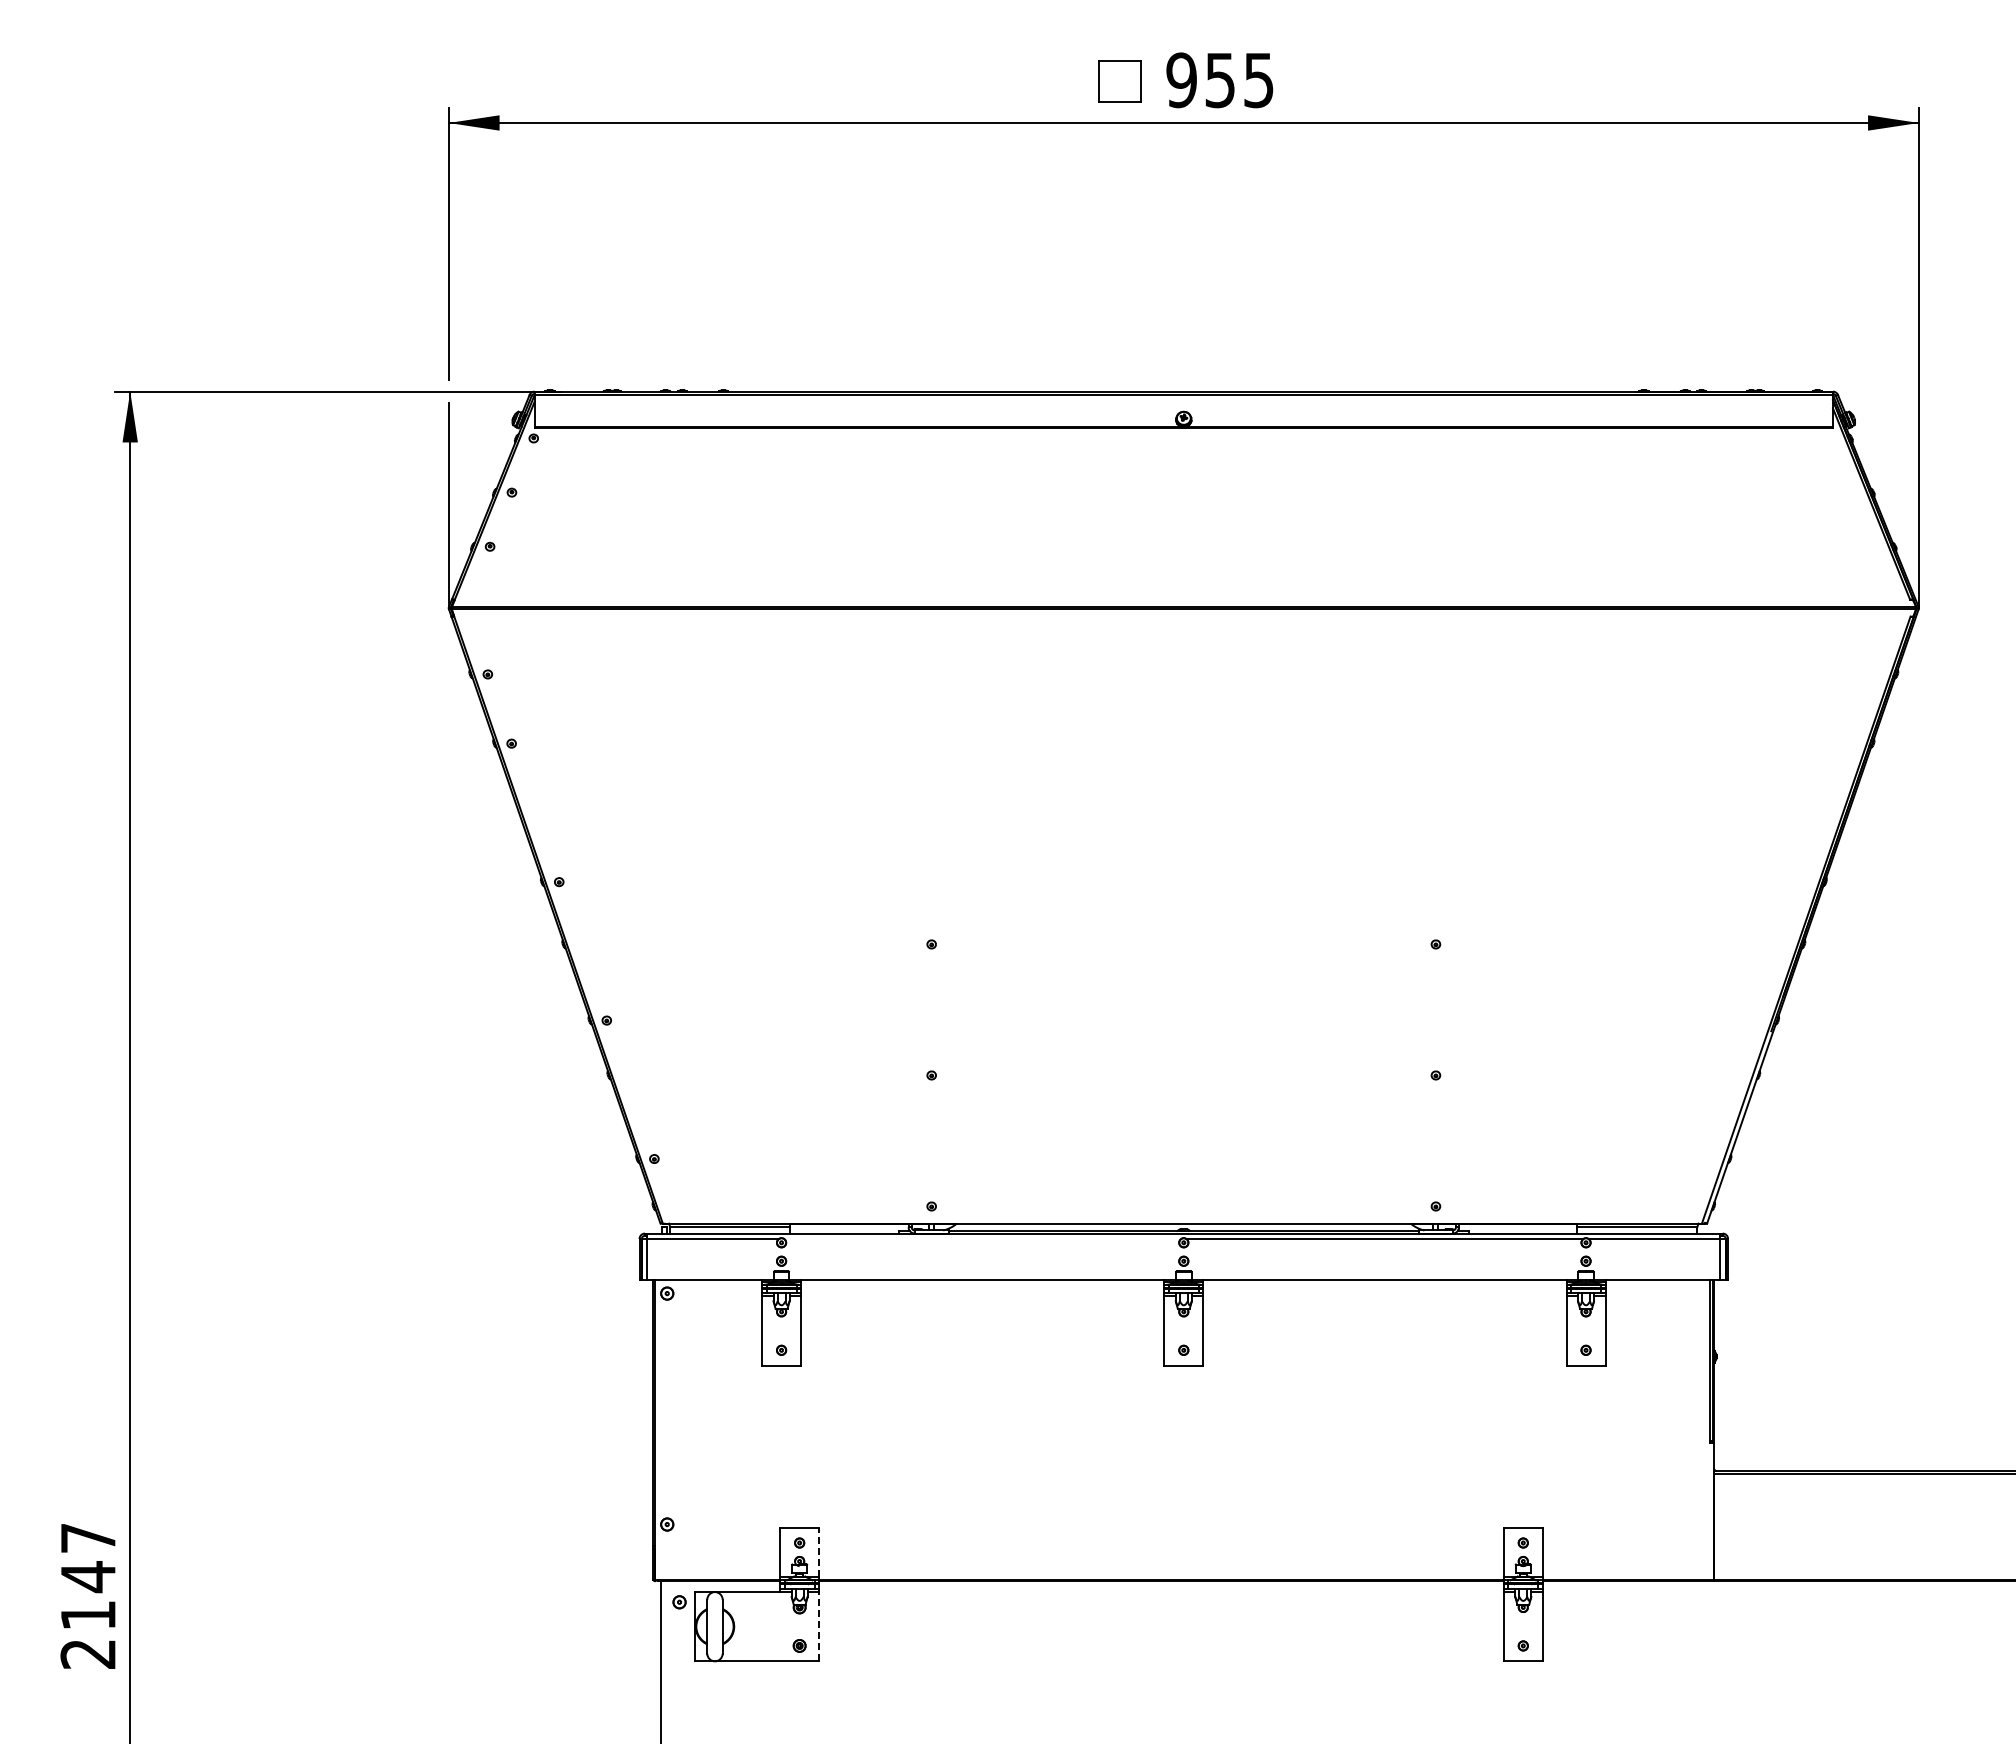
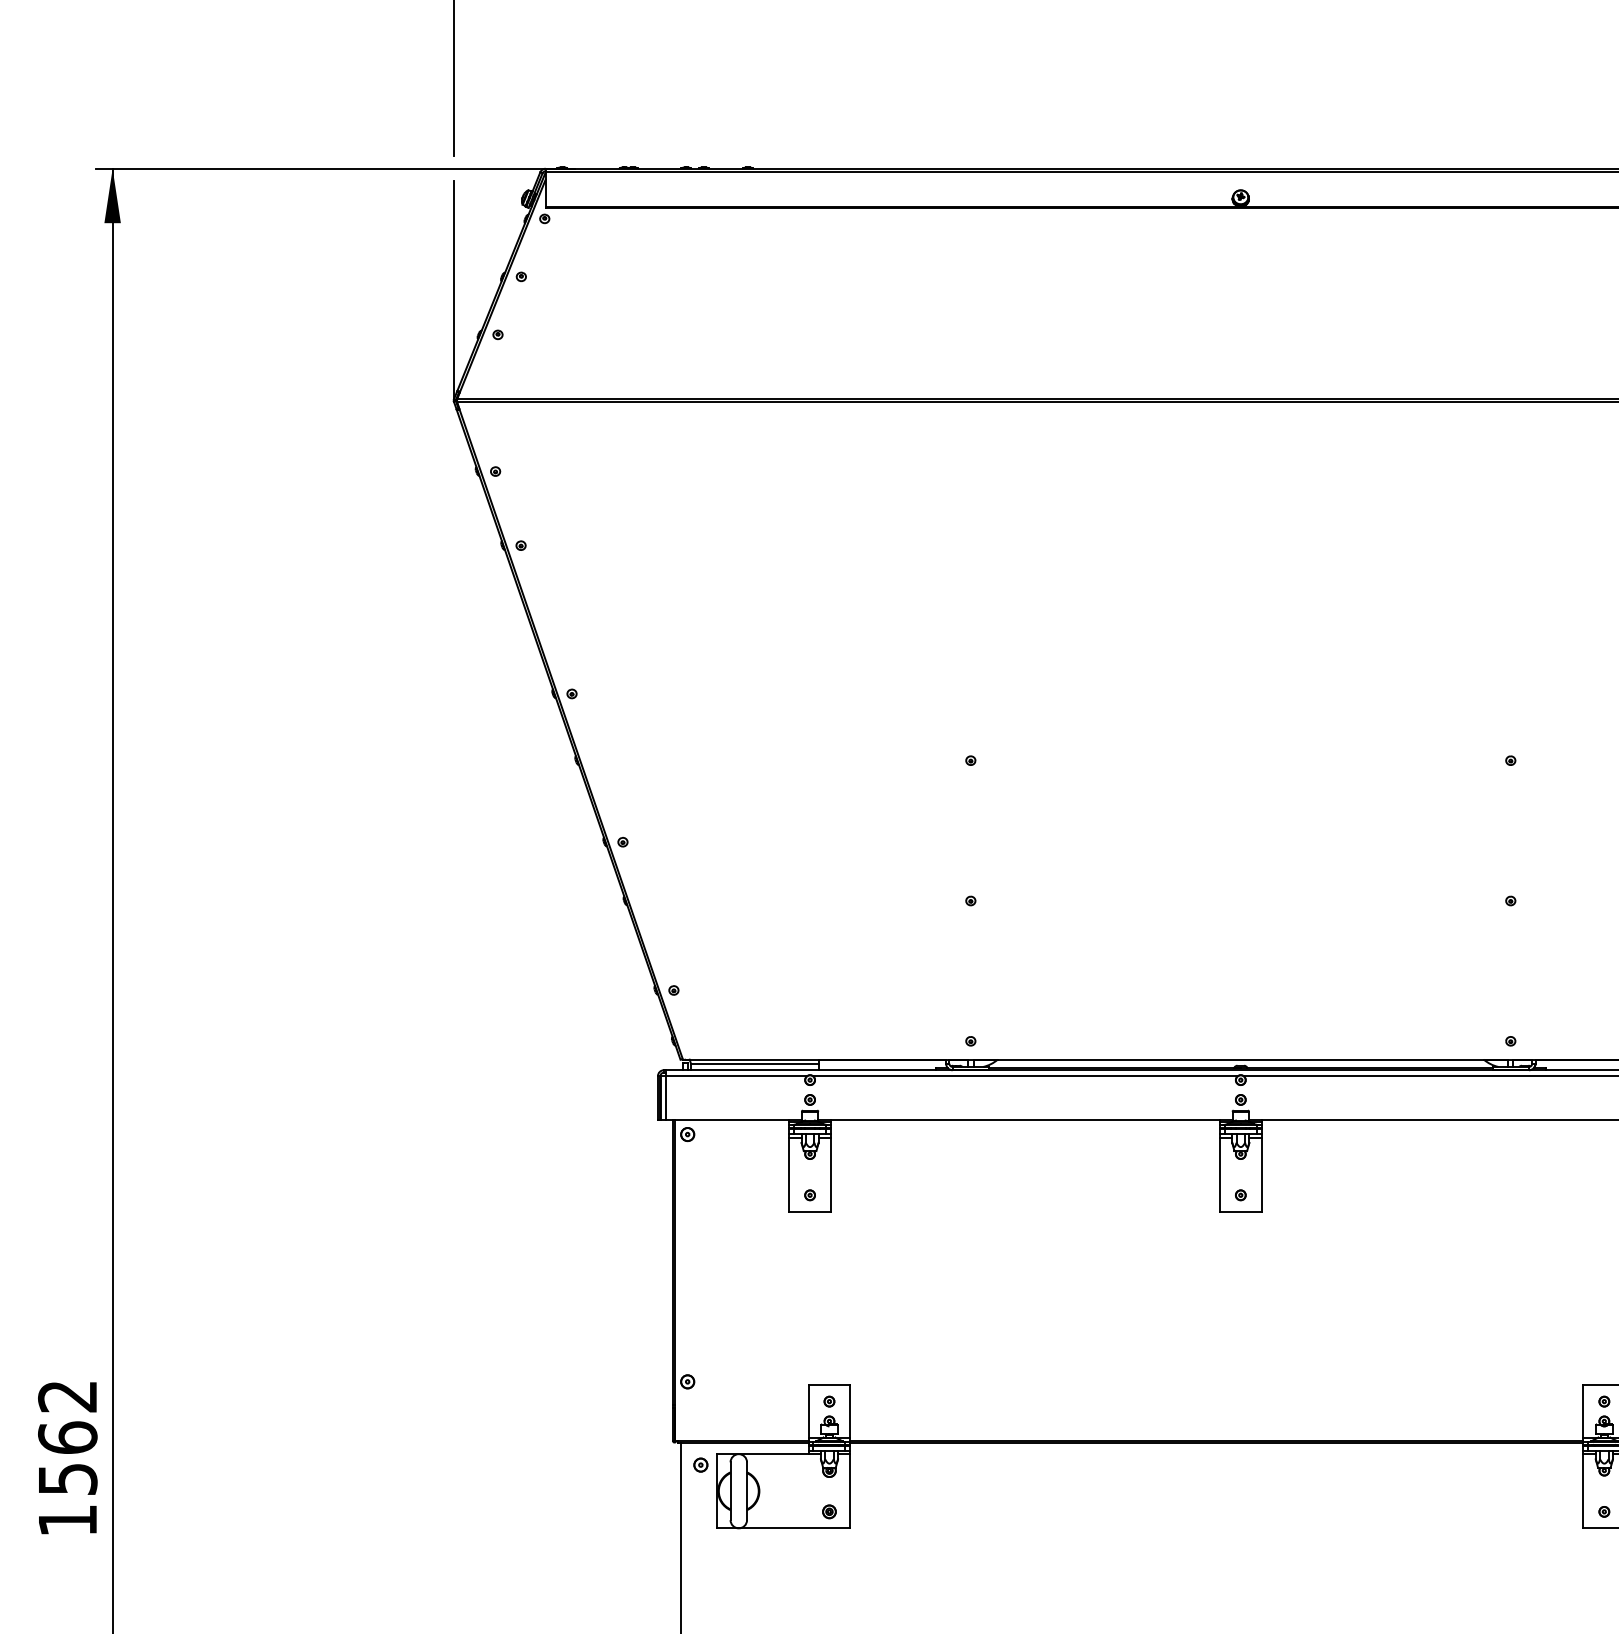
line: (982, 1238) -> (1025, 1075), added
line: (819, 1552) -> (850, 1411), dashed -> solid
text: (88, 1596) -> (67, 1458), 2147 -> 1562
line: (819, 1626) -> (850, 1491), dashed -> solid

